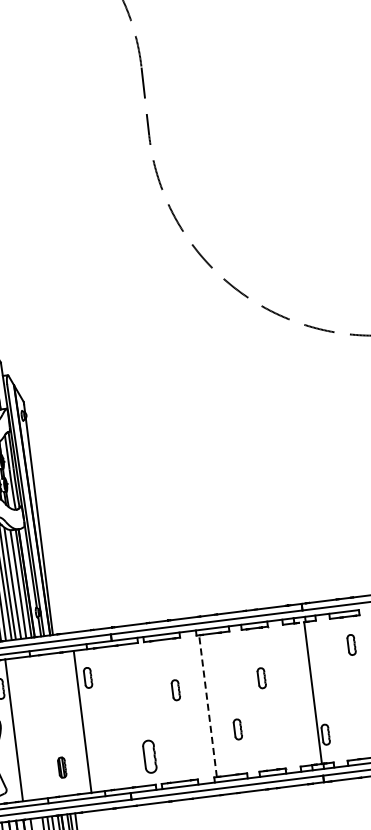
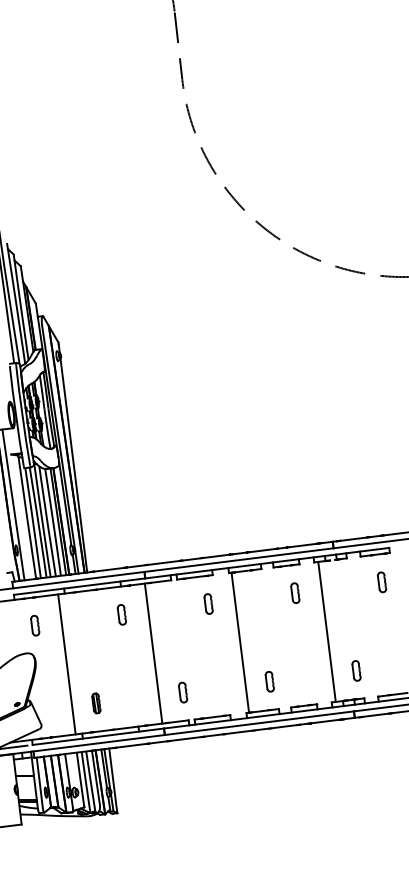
part: (261, 677) -> (295, 592), moved
part: (175, 689) -> (208, 603), moved
line: (312, 692) -> (326, 631), moved
line: (208, 705) -> (240, 642), dashed -> solid
line: (82, 722) -> (153, 653), moved
part: (237, 729) -> (269, 681), moved
line: (13, 730) -> (66, 664), moved
part: (150, 756) -> (183, 692), size x0.62

